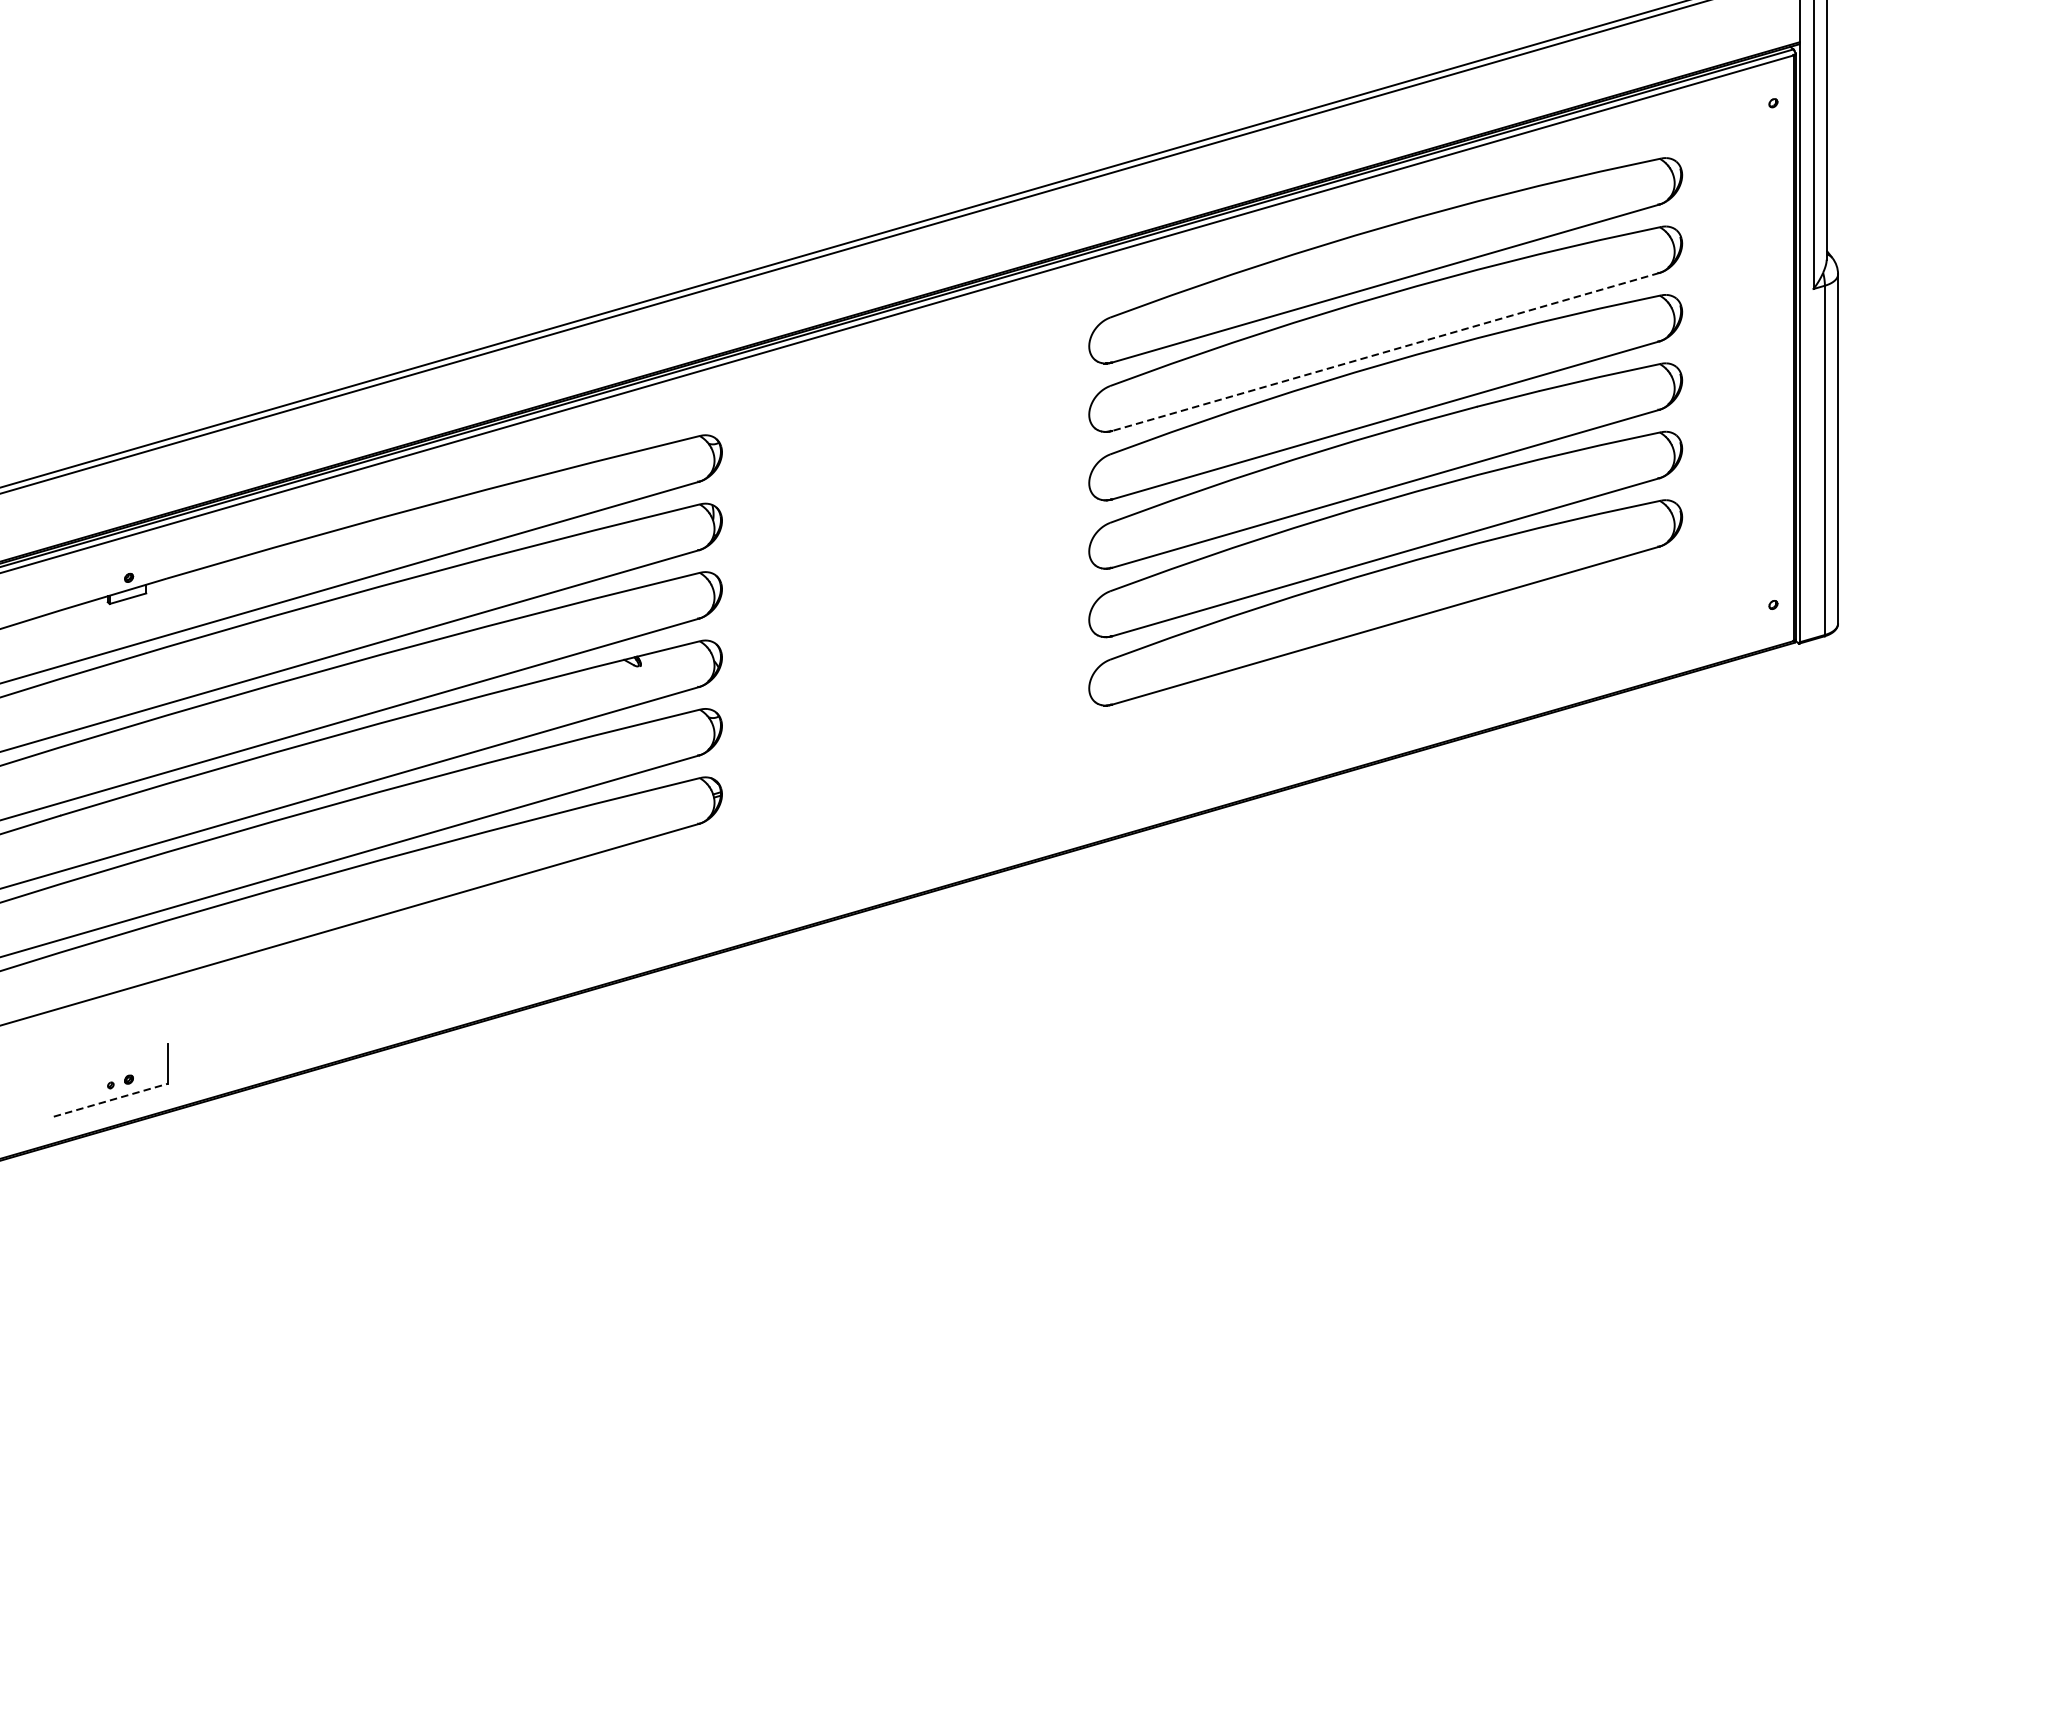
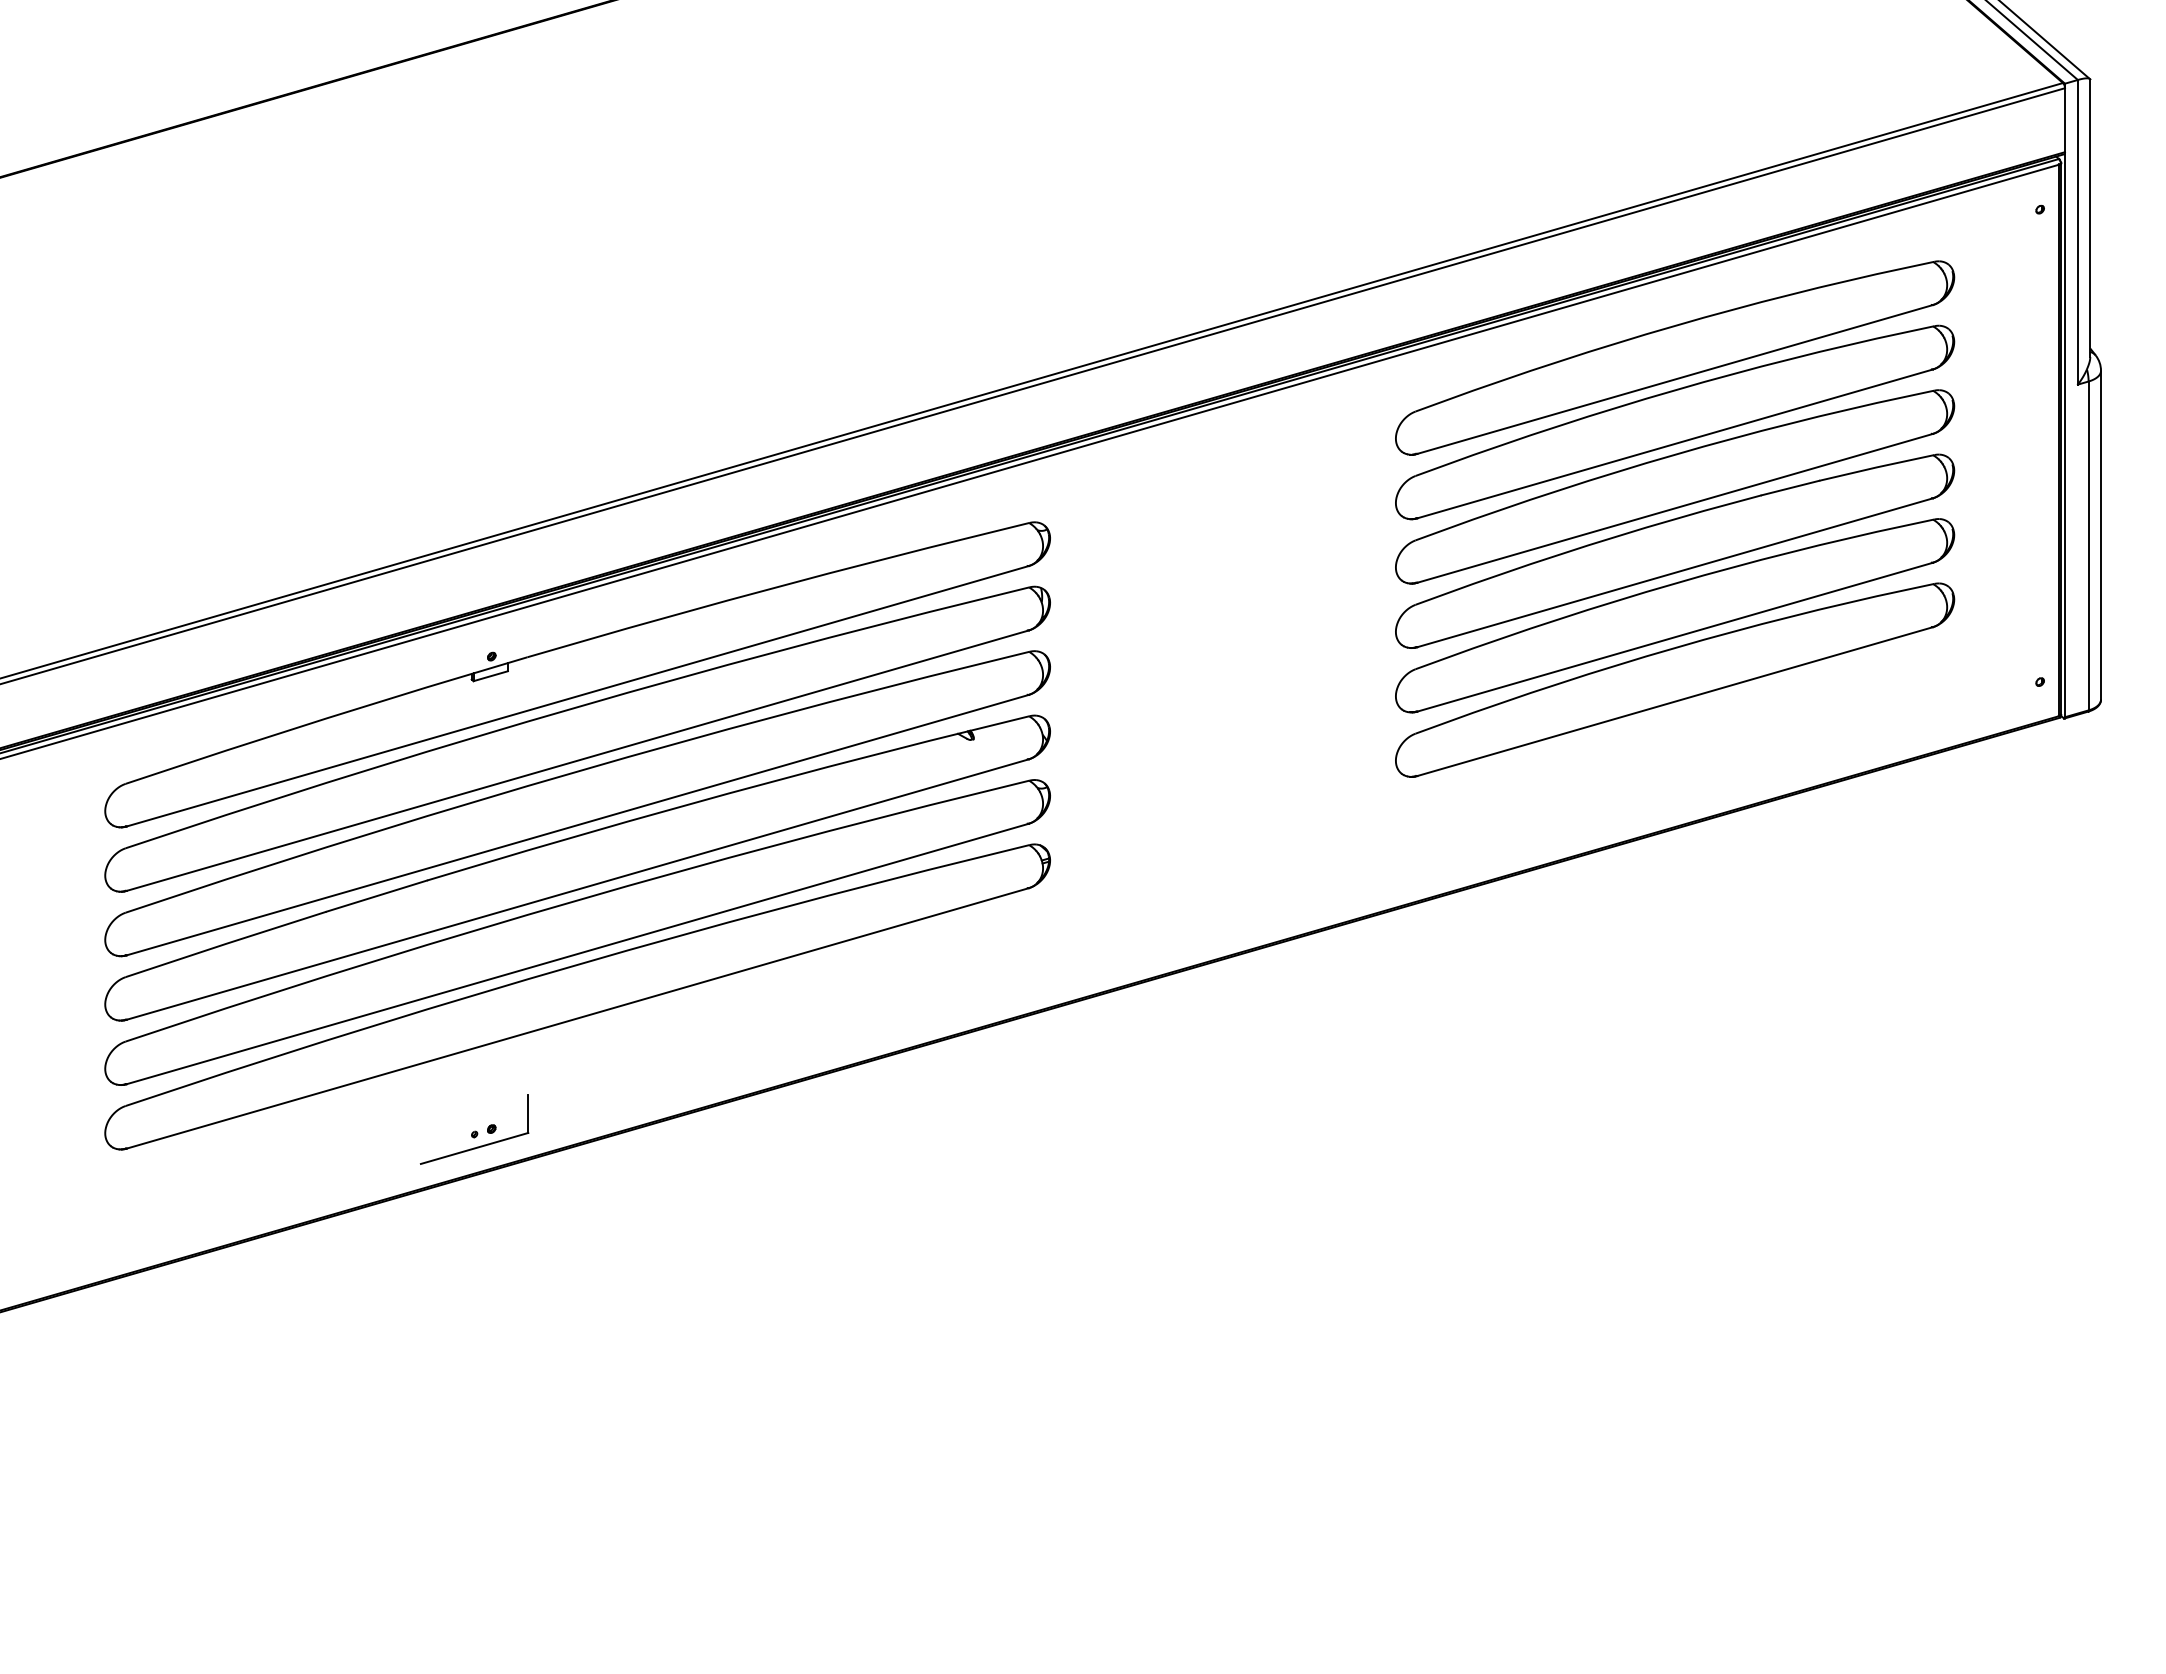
line: (1385, 352) -> (1674, 444), dashed -> solid
line: (110, 1100) -> (474, 1148), dashed -> solid

